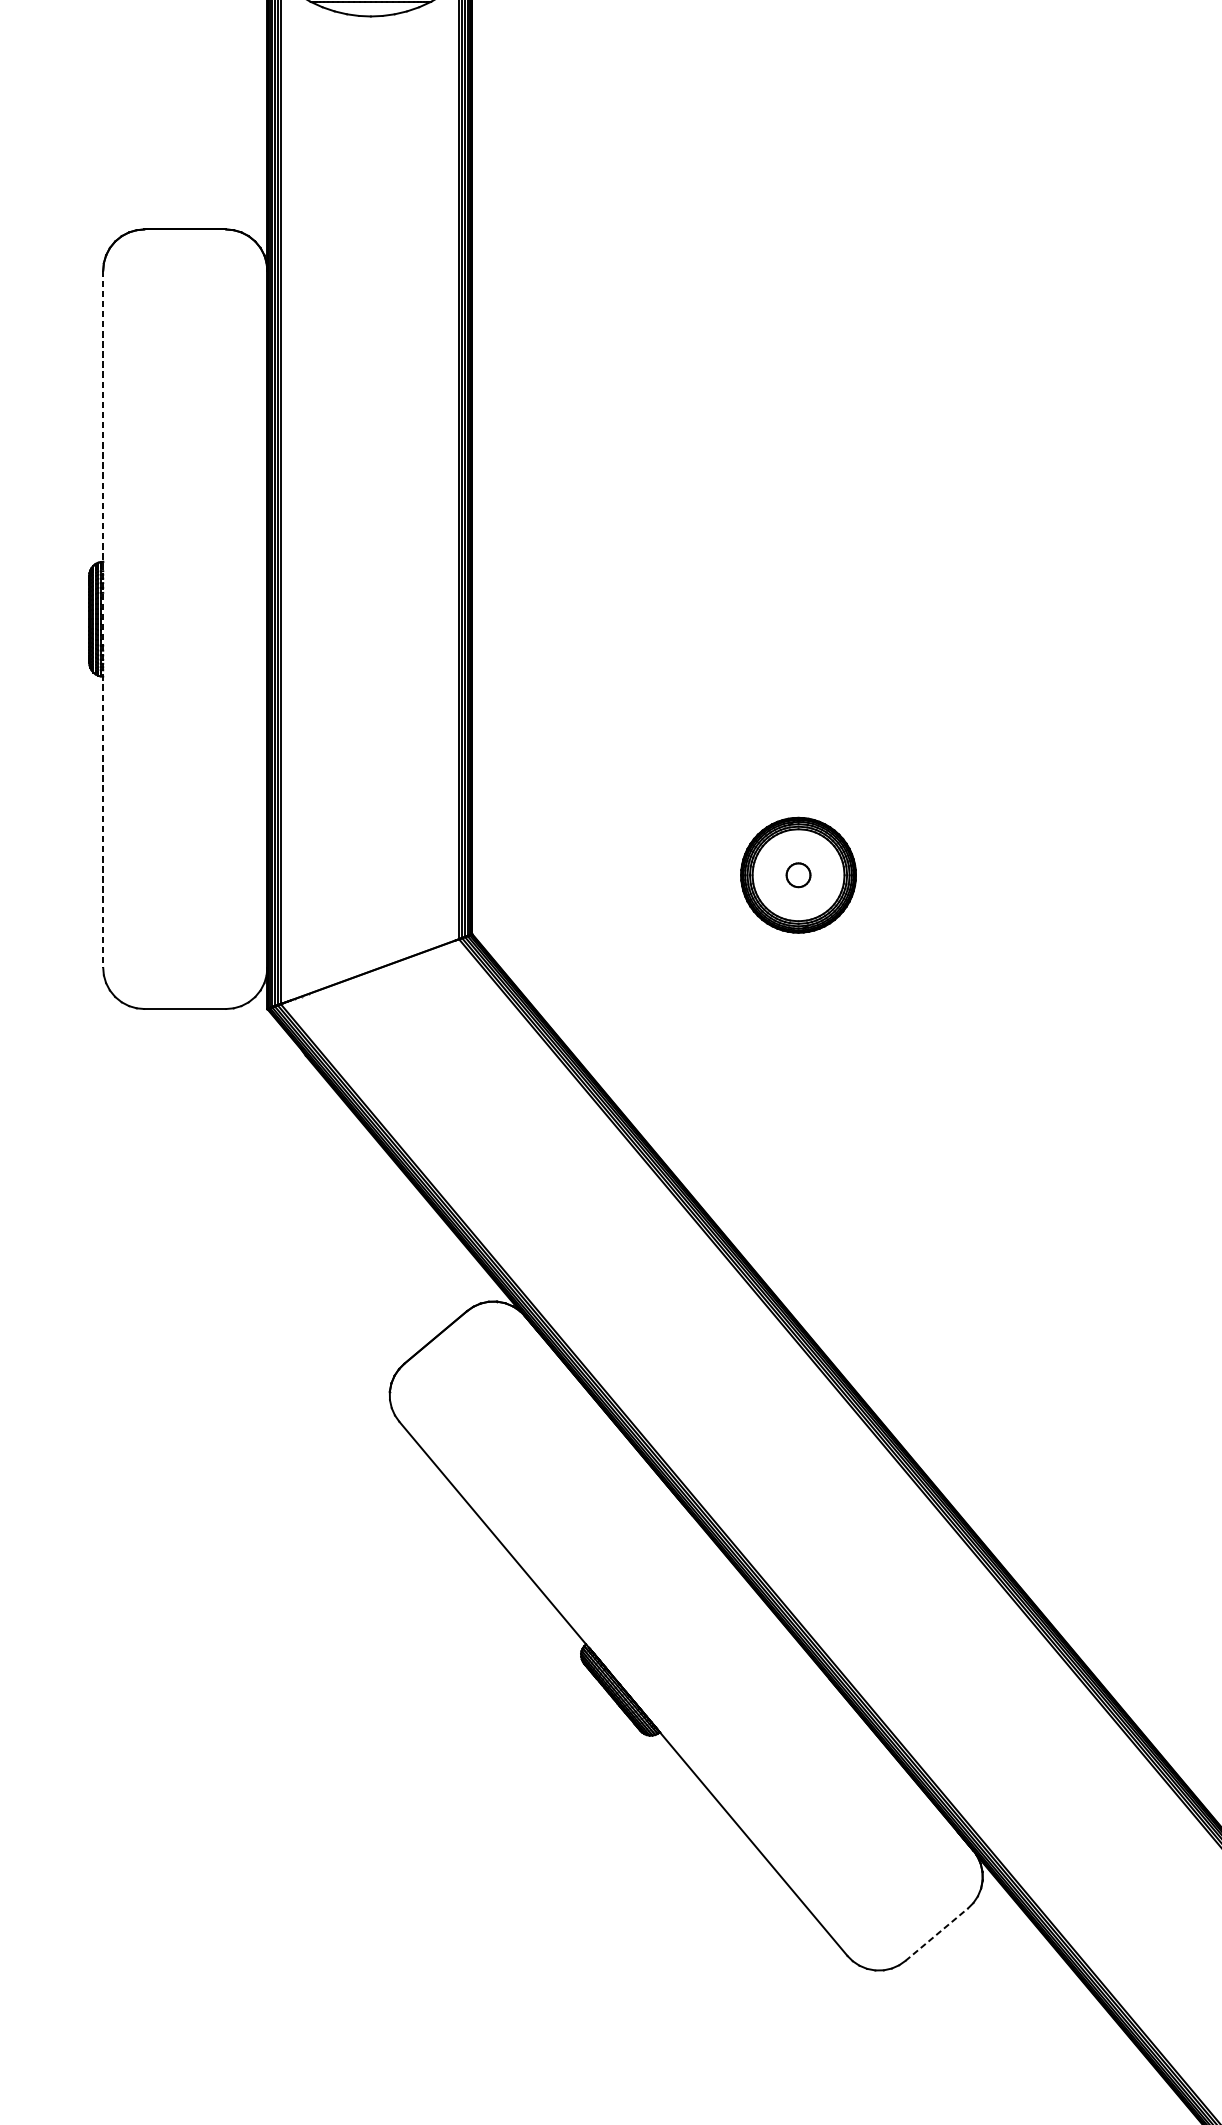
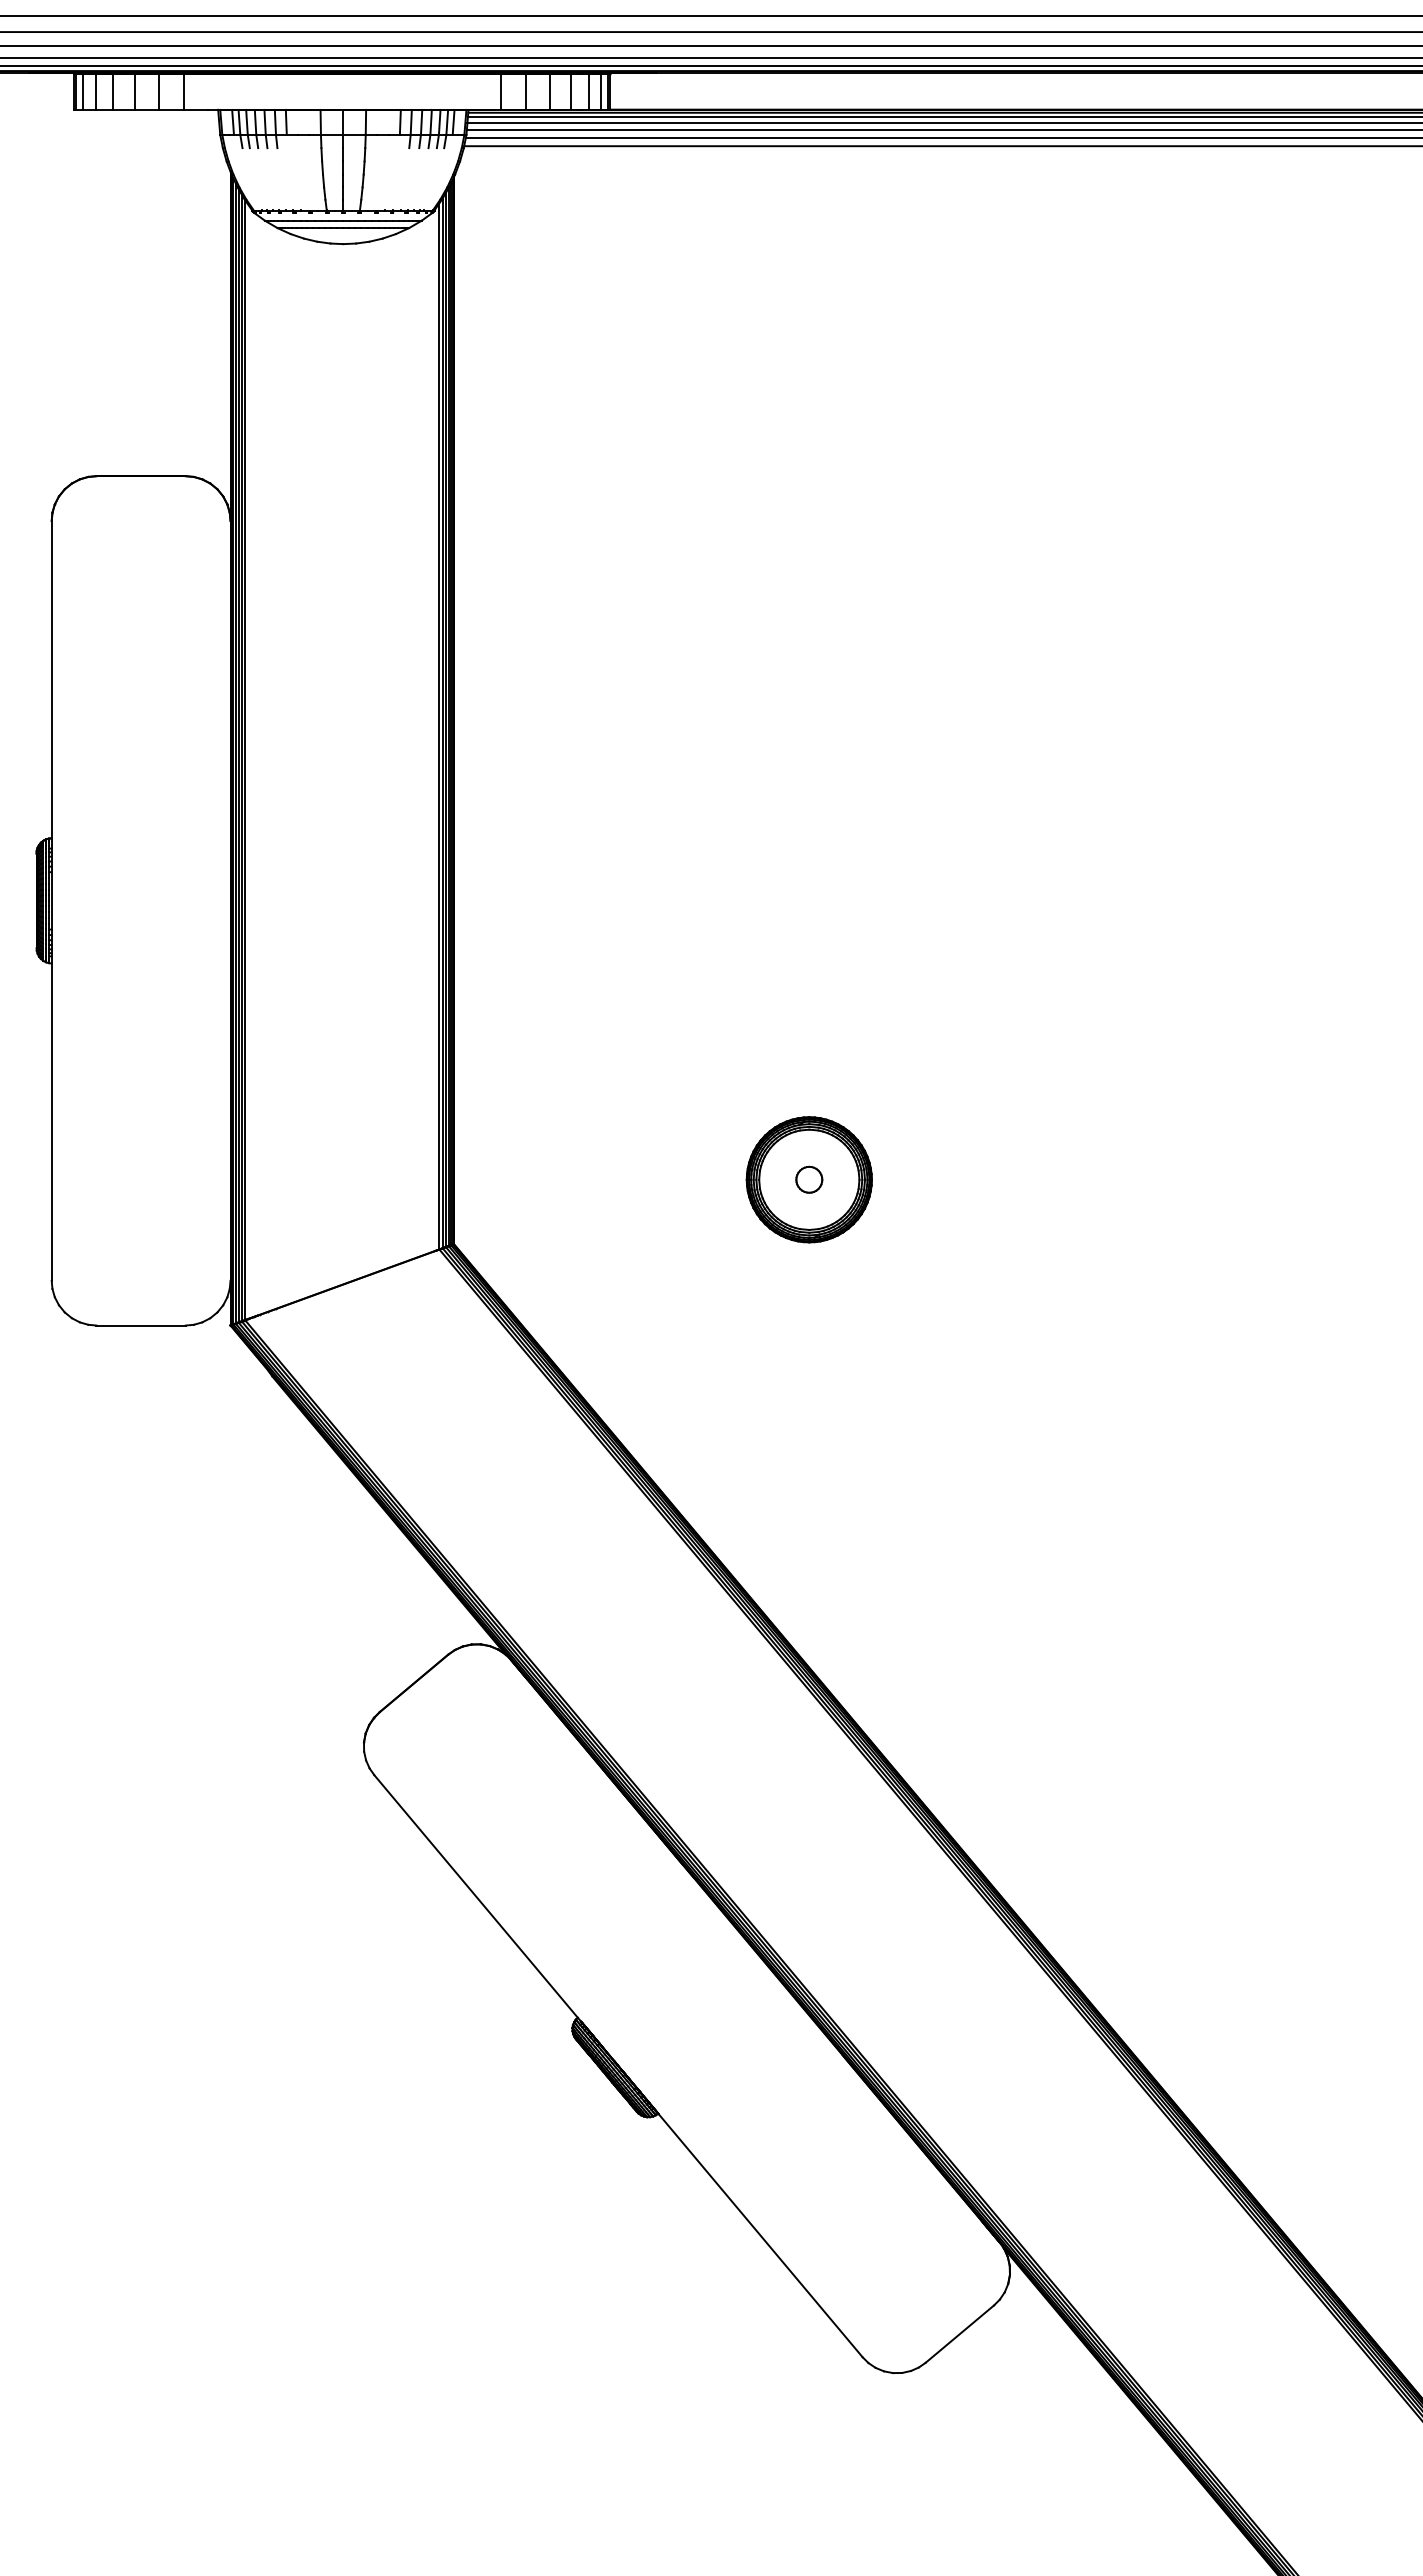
line: (103, 618) -> (51, 900), dashed -> solid
line: (936, 1935) -> (959, 2334), dashed -> solid

